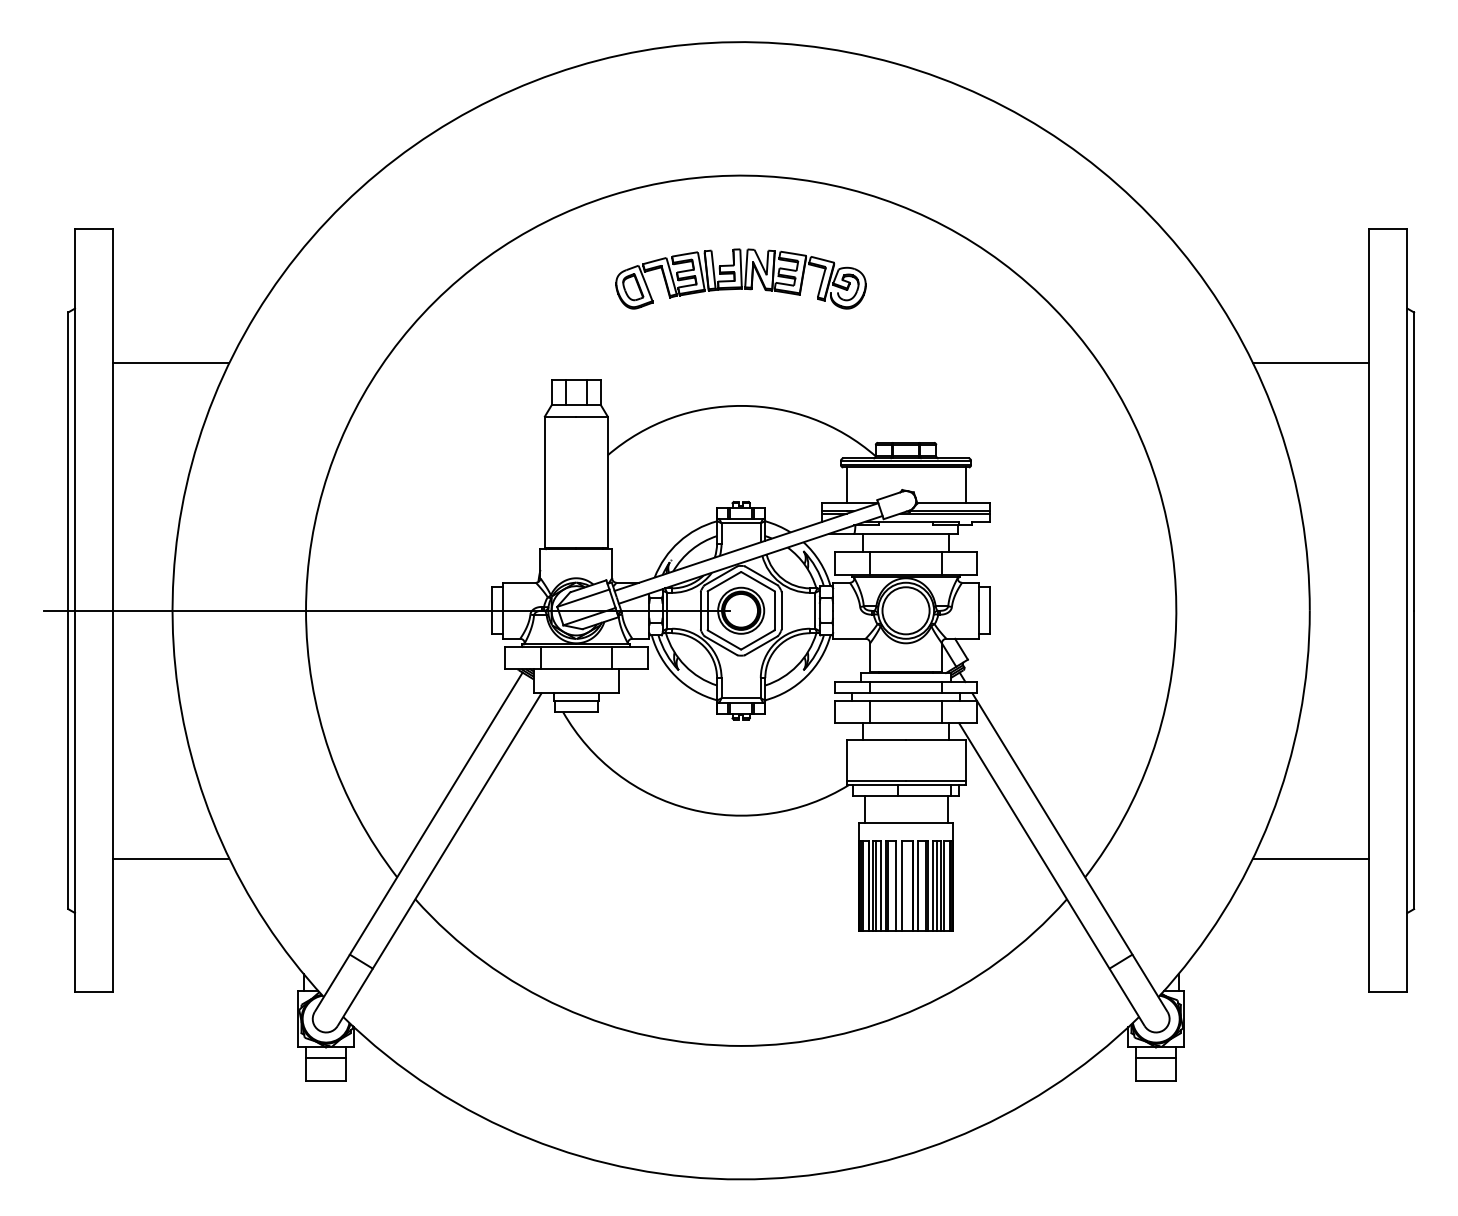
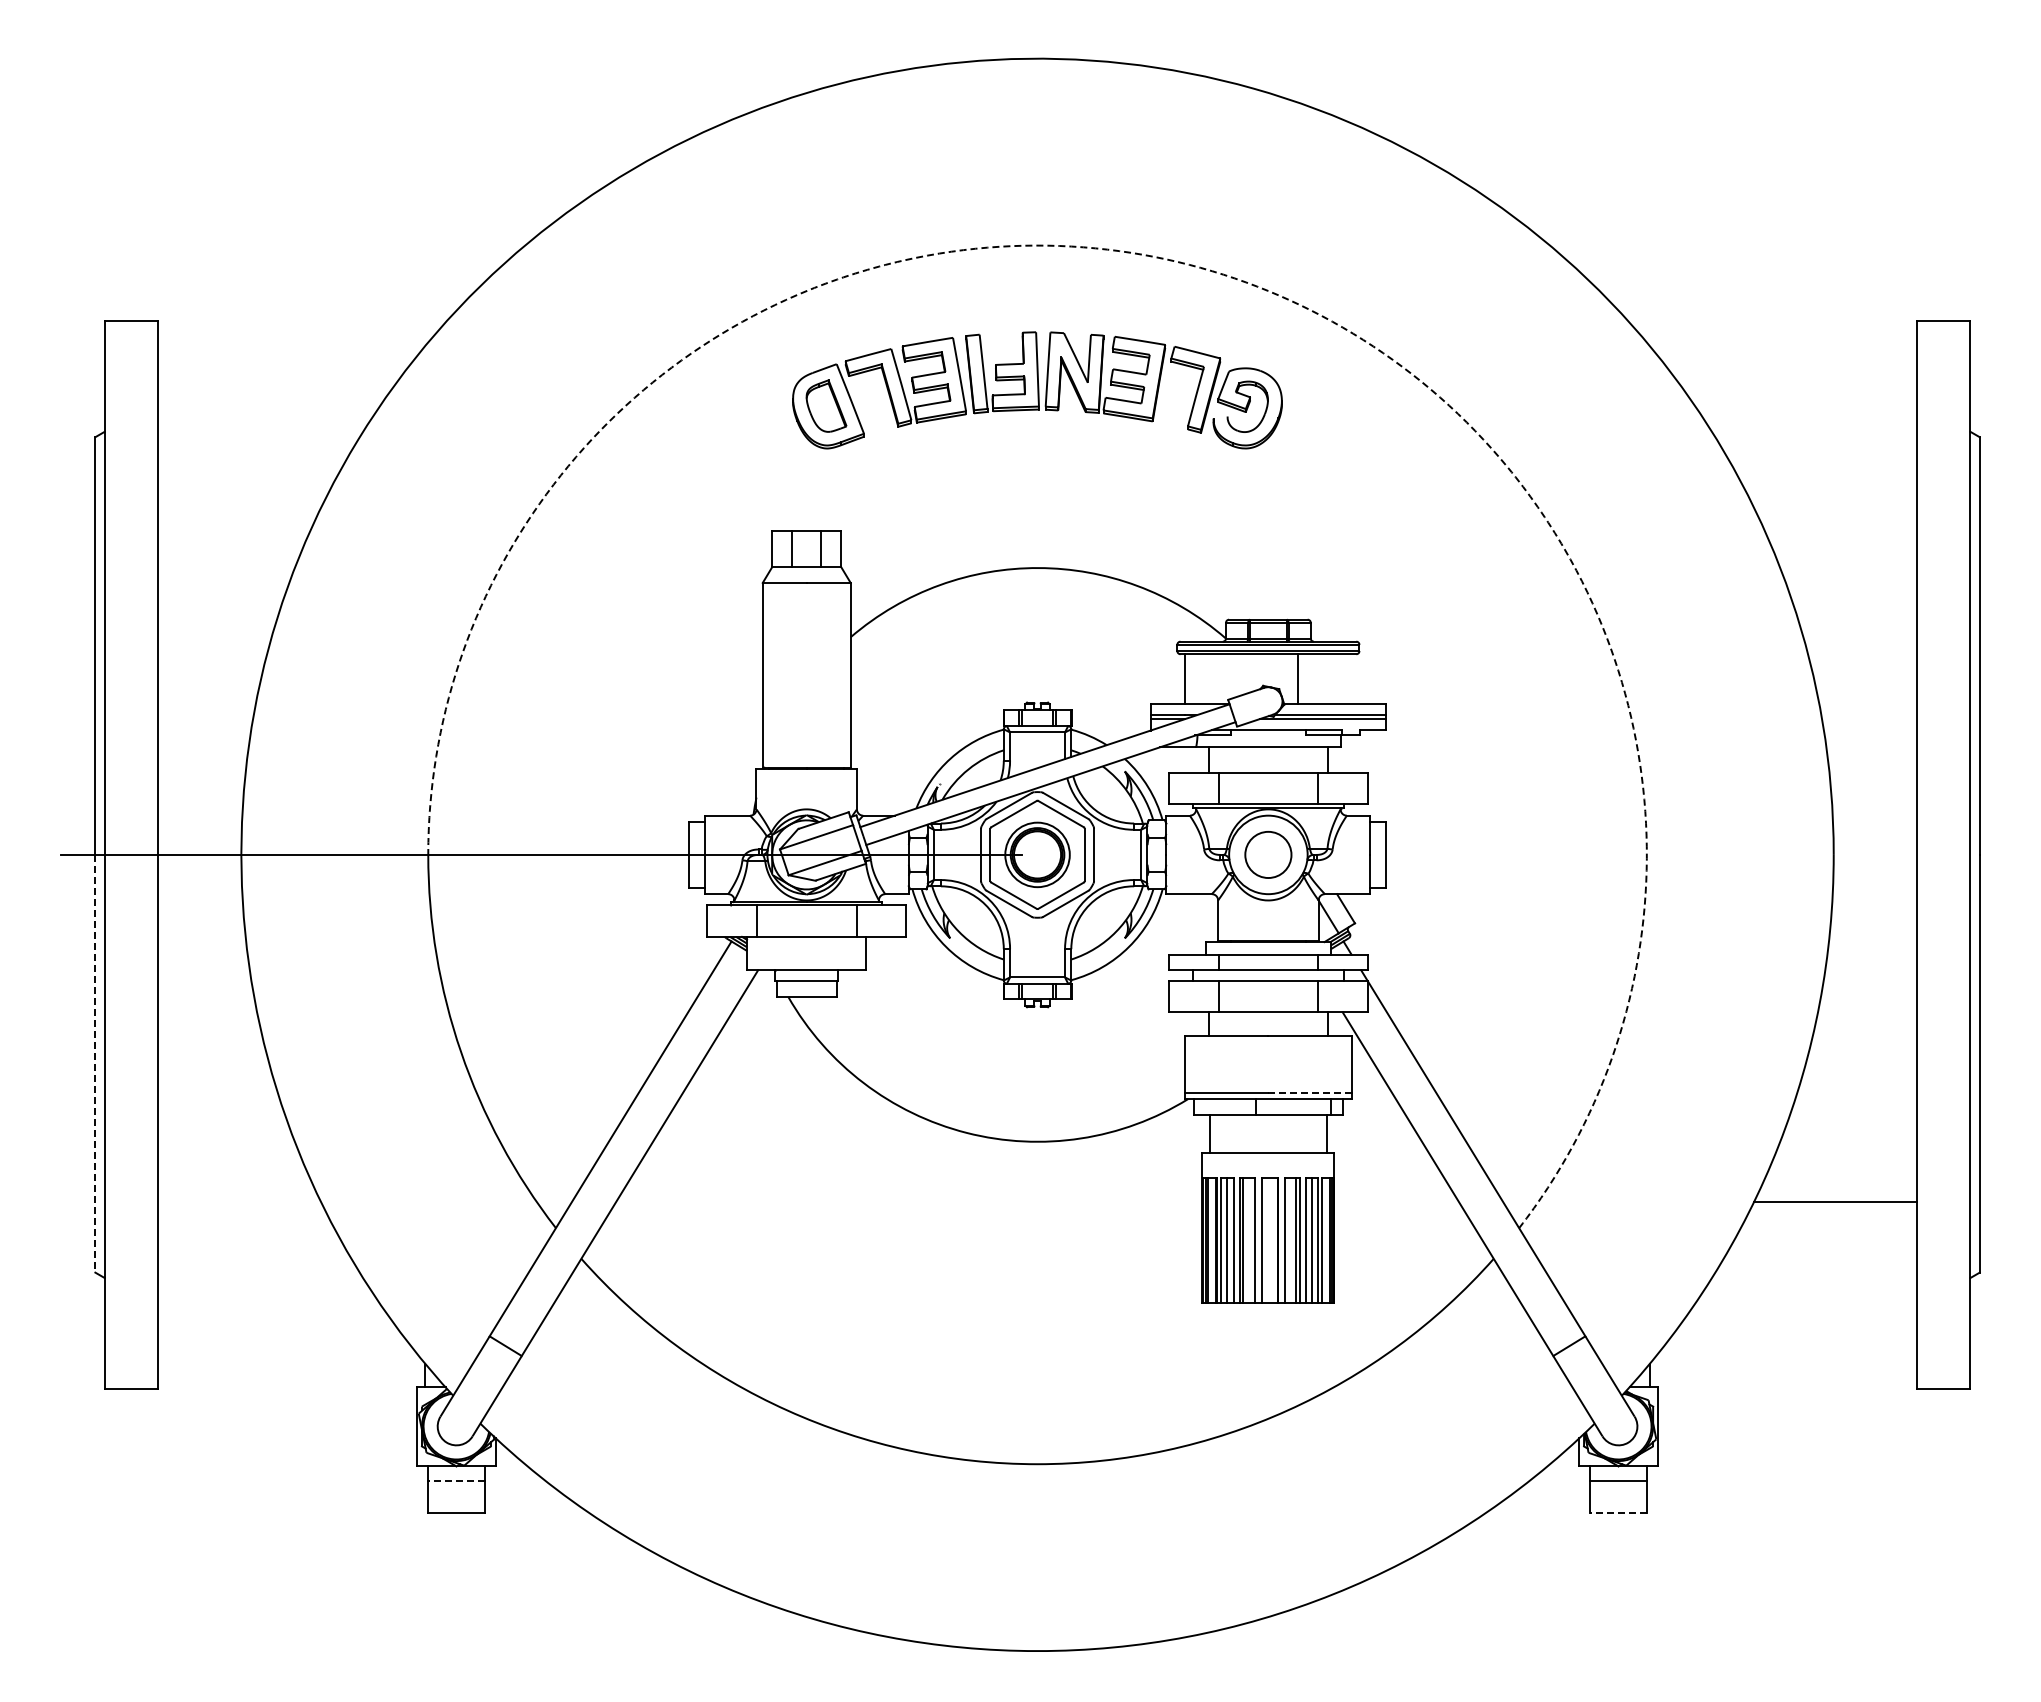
arc: (881, 199) -> (1234, 278), solid -> dashed
part: (740, 279) -> (1036, 390), size x1.4
line: (171, 362) -> (239, 507), removed
line: (1311, 362) -> (1835, 507), removed
line: (965, 485) -> (1297, 679), moved
circle: (906, 610) -> (1268, 854), size x0.7
line: (68, 759) -> (95, 1063), solid -> dashed
line: (936, 780) -> (1310, 1092), solid -> dashed
line: (171, 859) -> (239, 1202), removed
line: (326, 1058) -> (456, 1481), solid -> dashed
line: (1156, 1080) -> (1618, 1512), solid -> dashed

